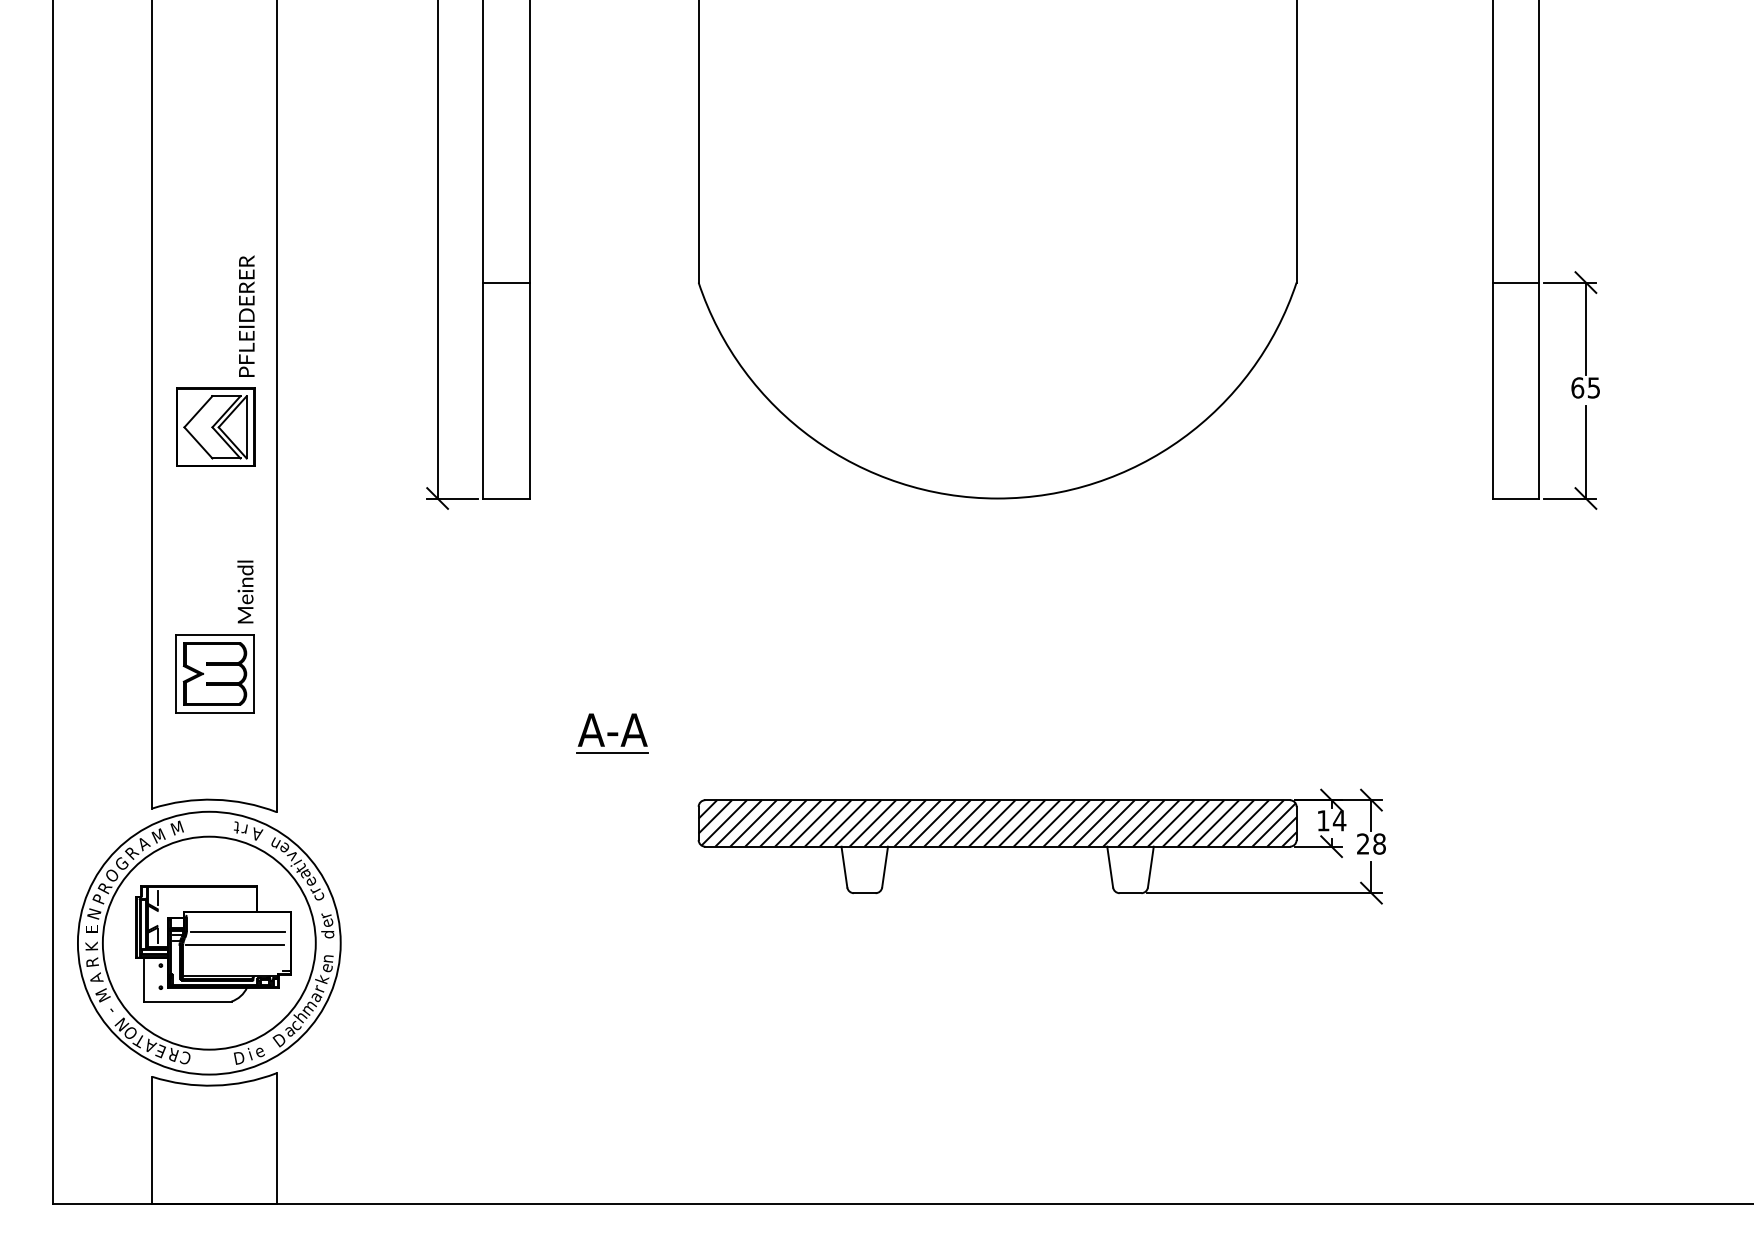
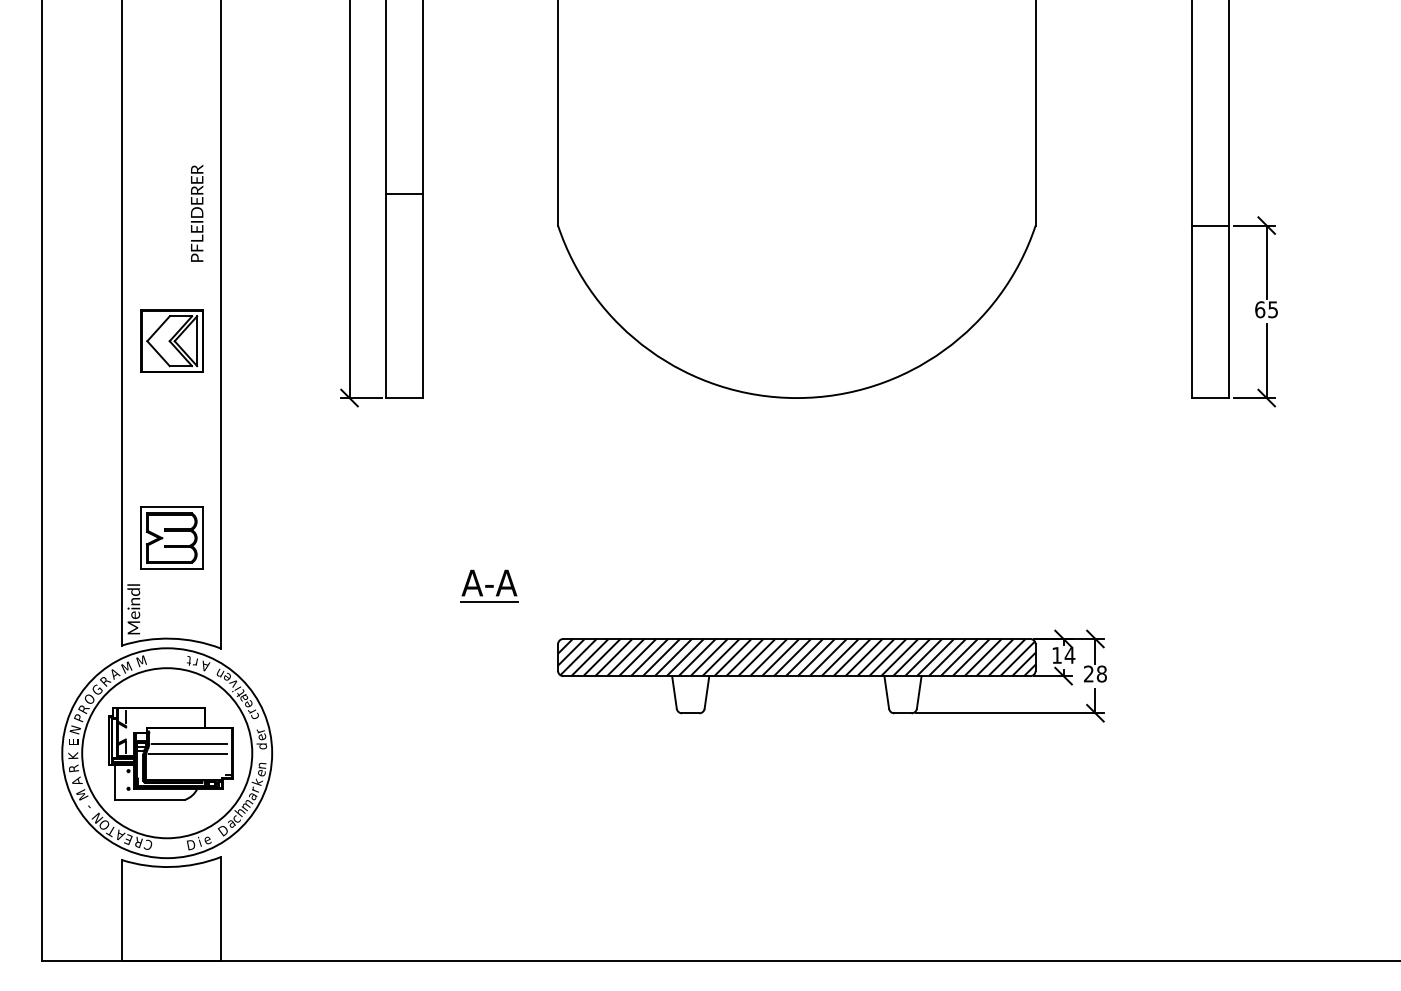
line: (506, 282) -> (404, 194), moved
text: (246, 315) -> (196, 212), moved
text: (245, 591) -> (133, 608), moved

